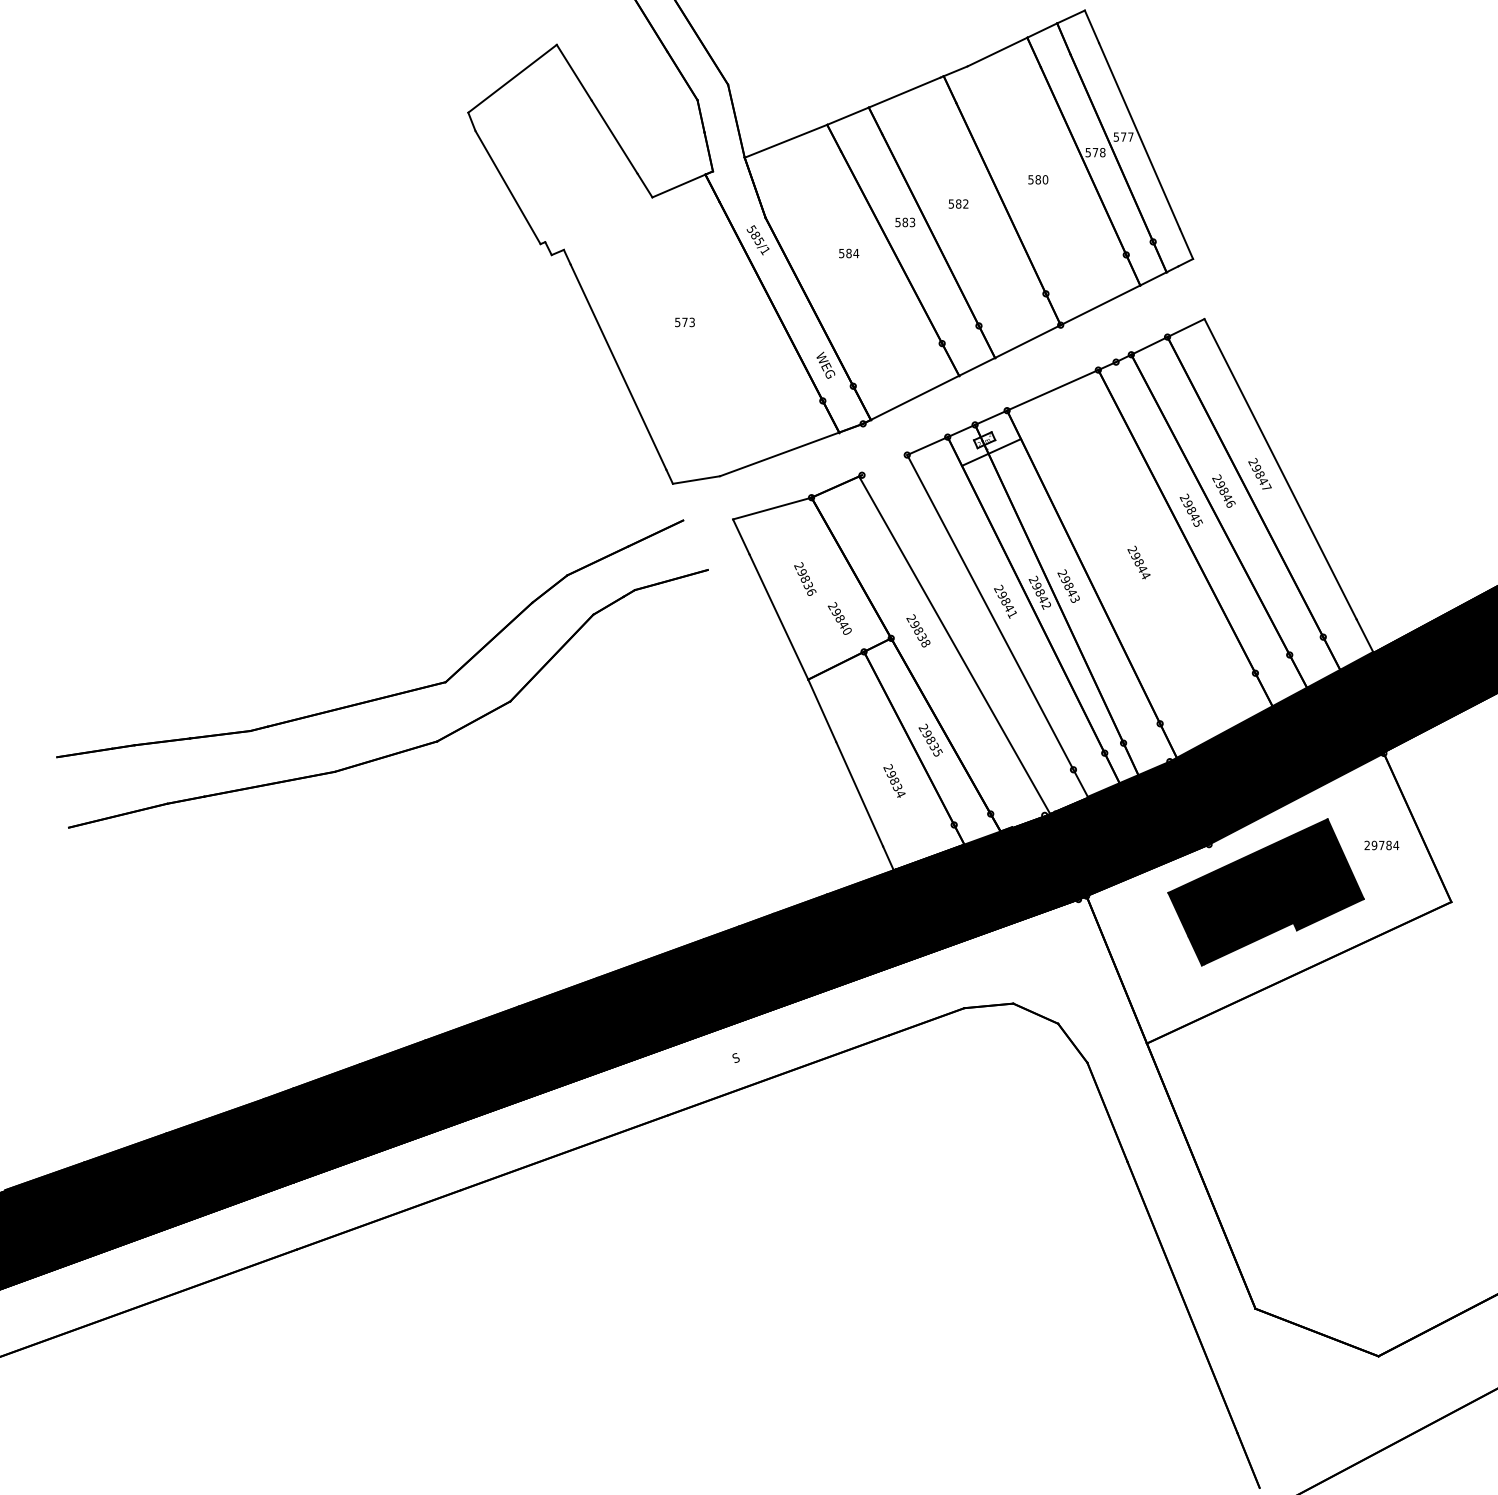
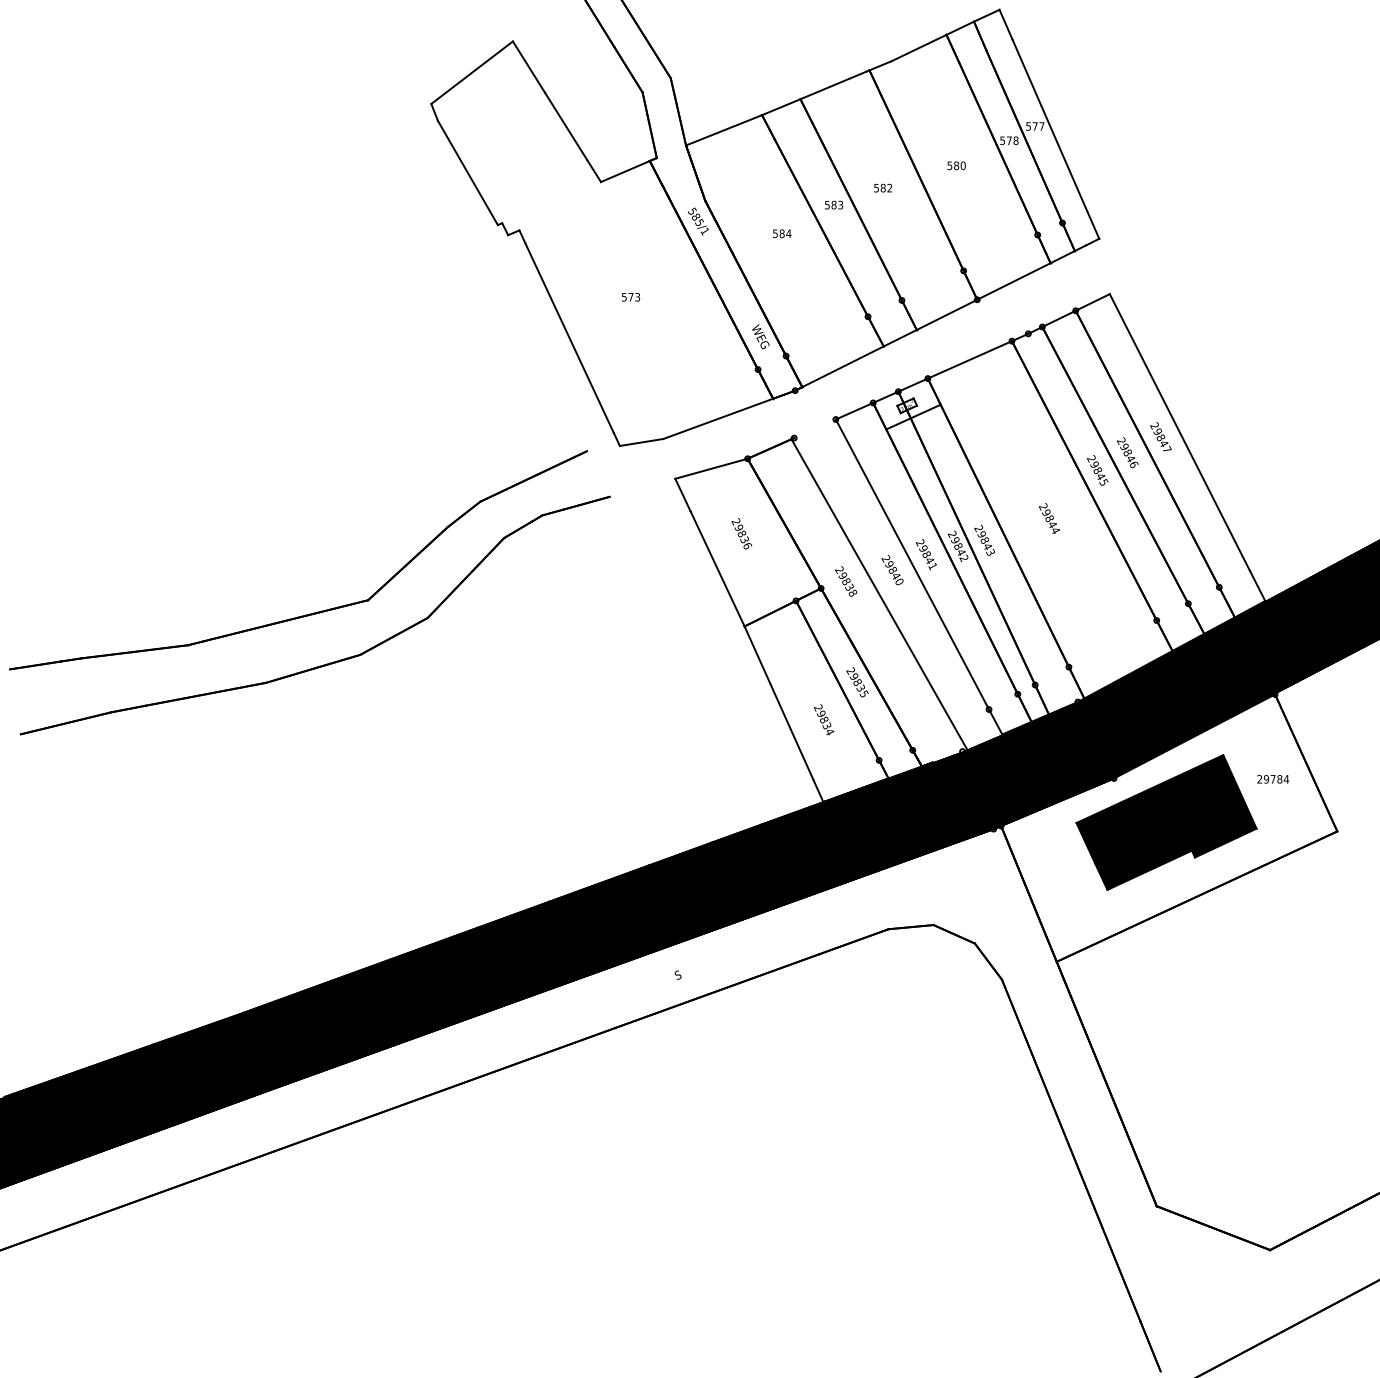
text: (839, 618) -> (892, 570), moved
part: (387, 695) -> (314, 612), moved

